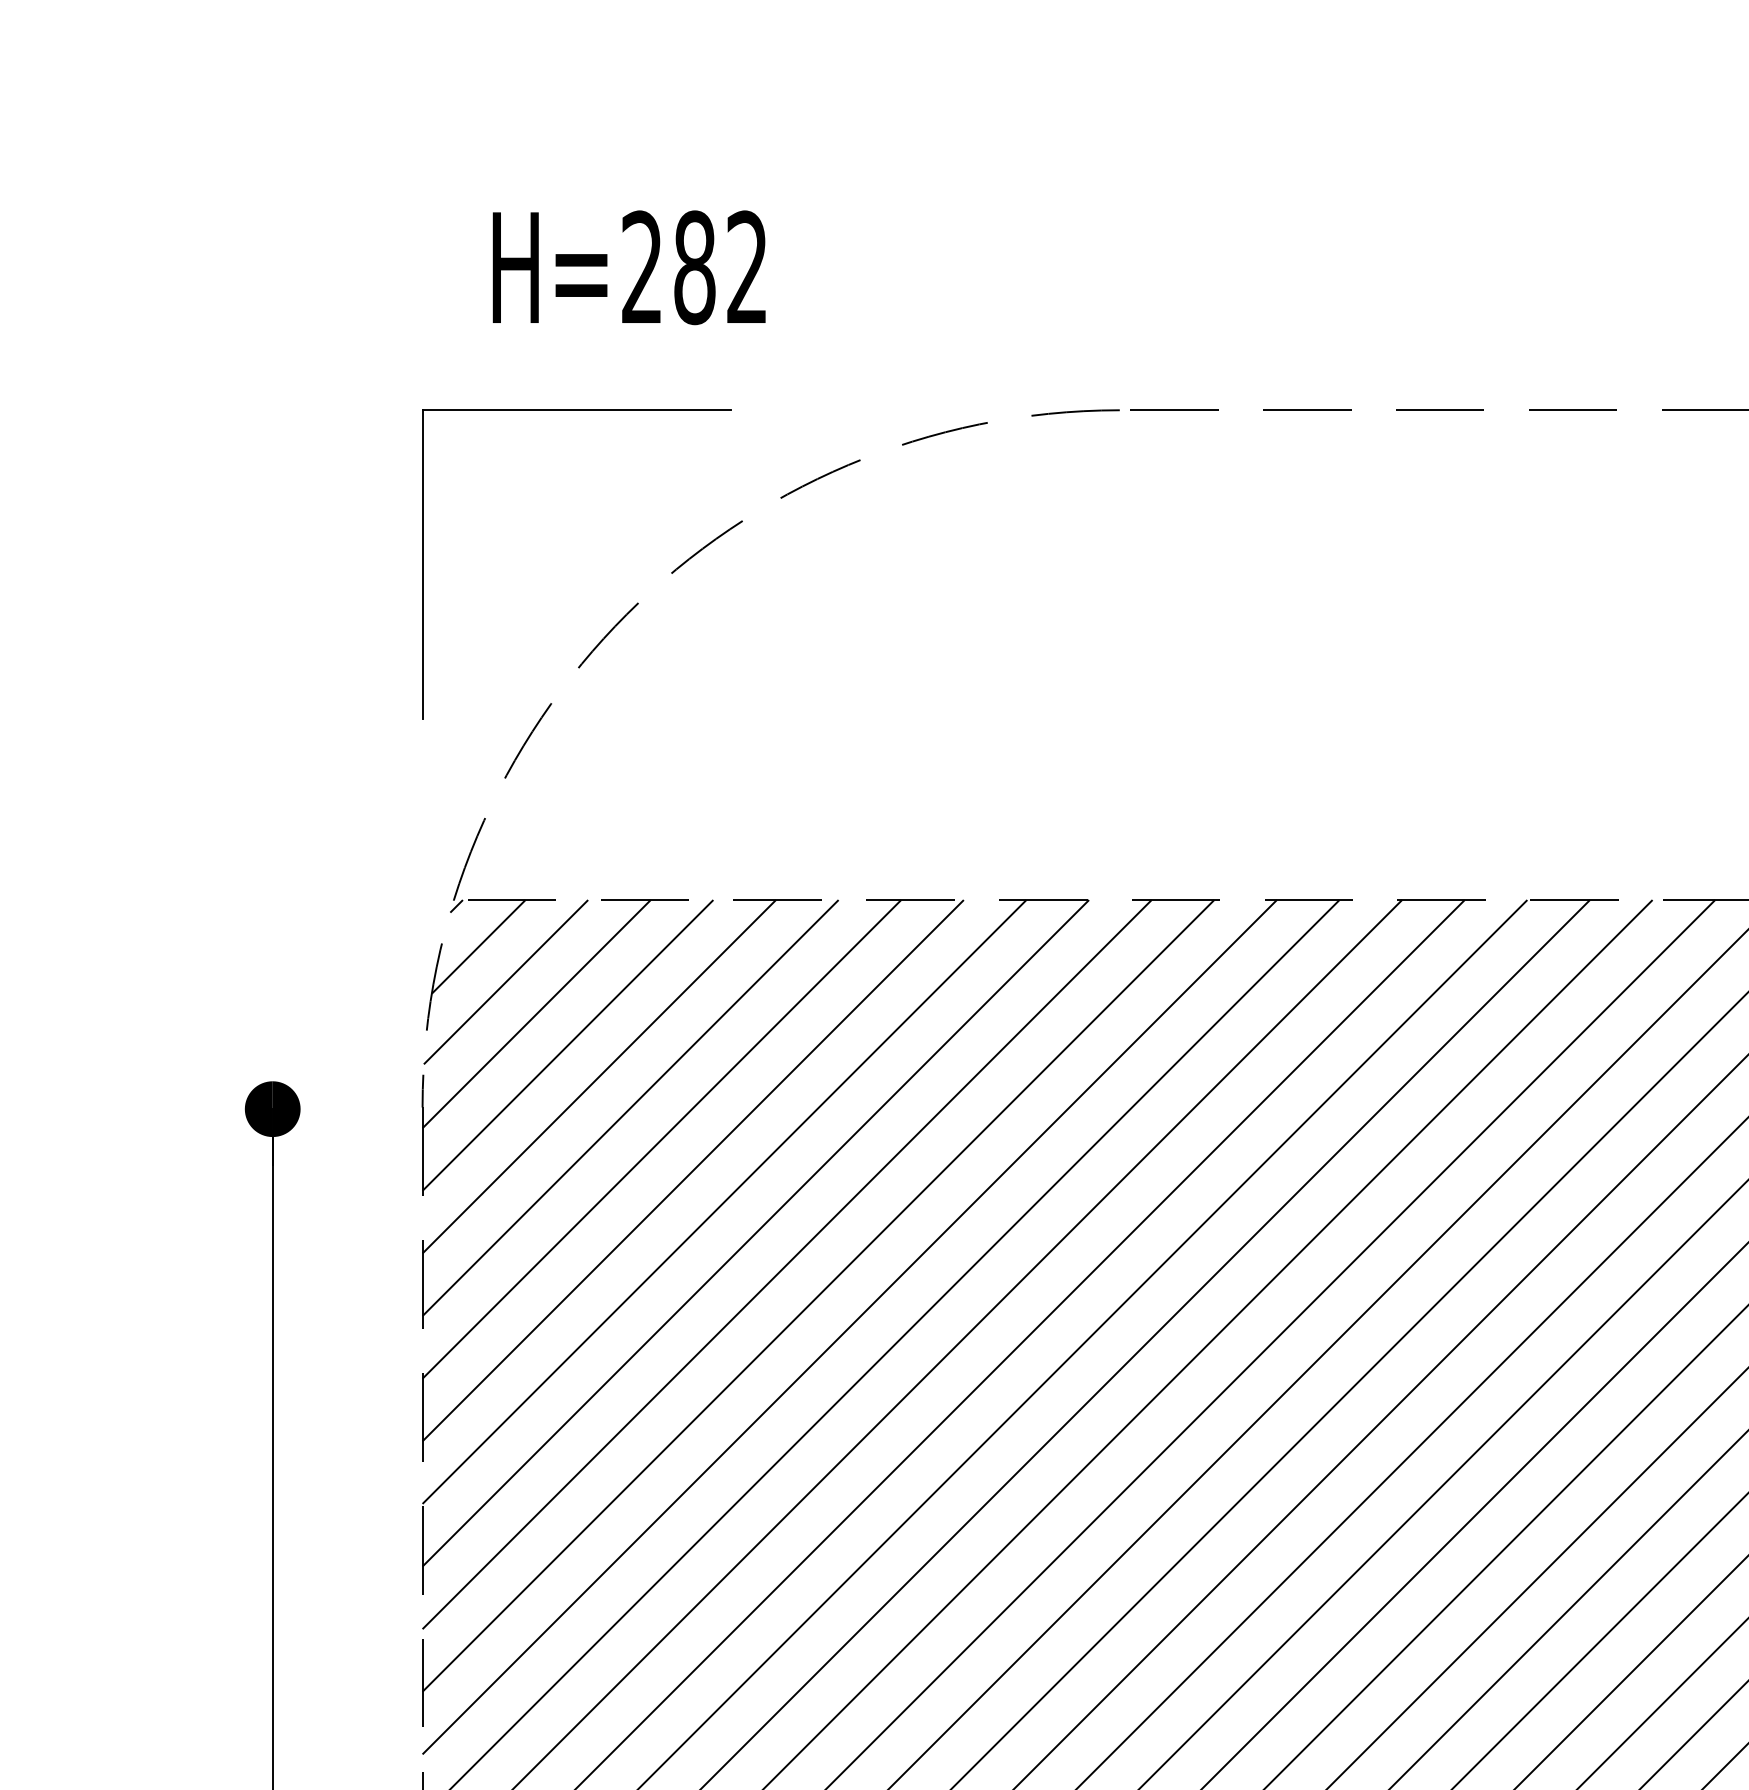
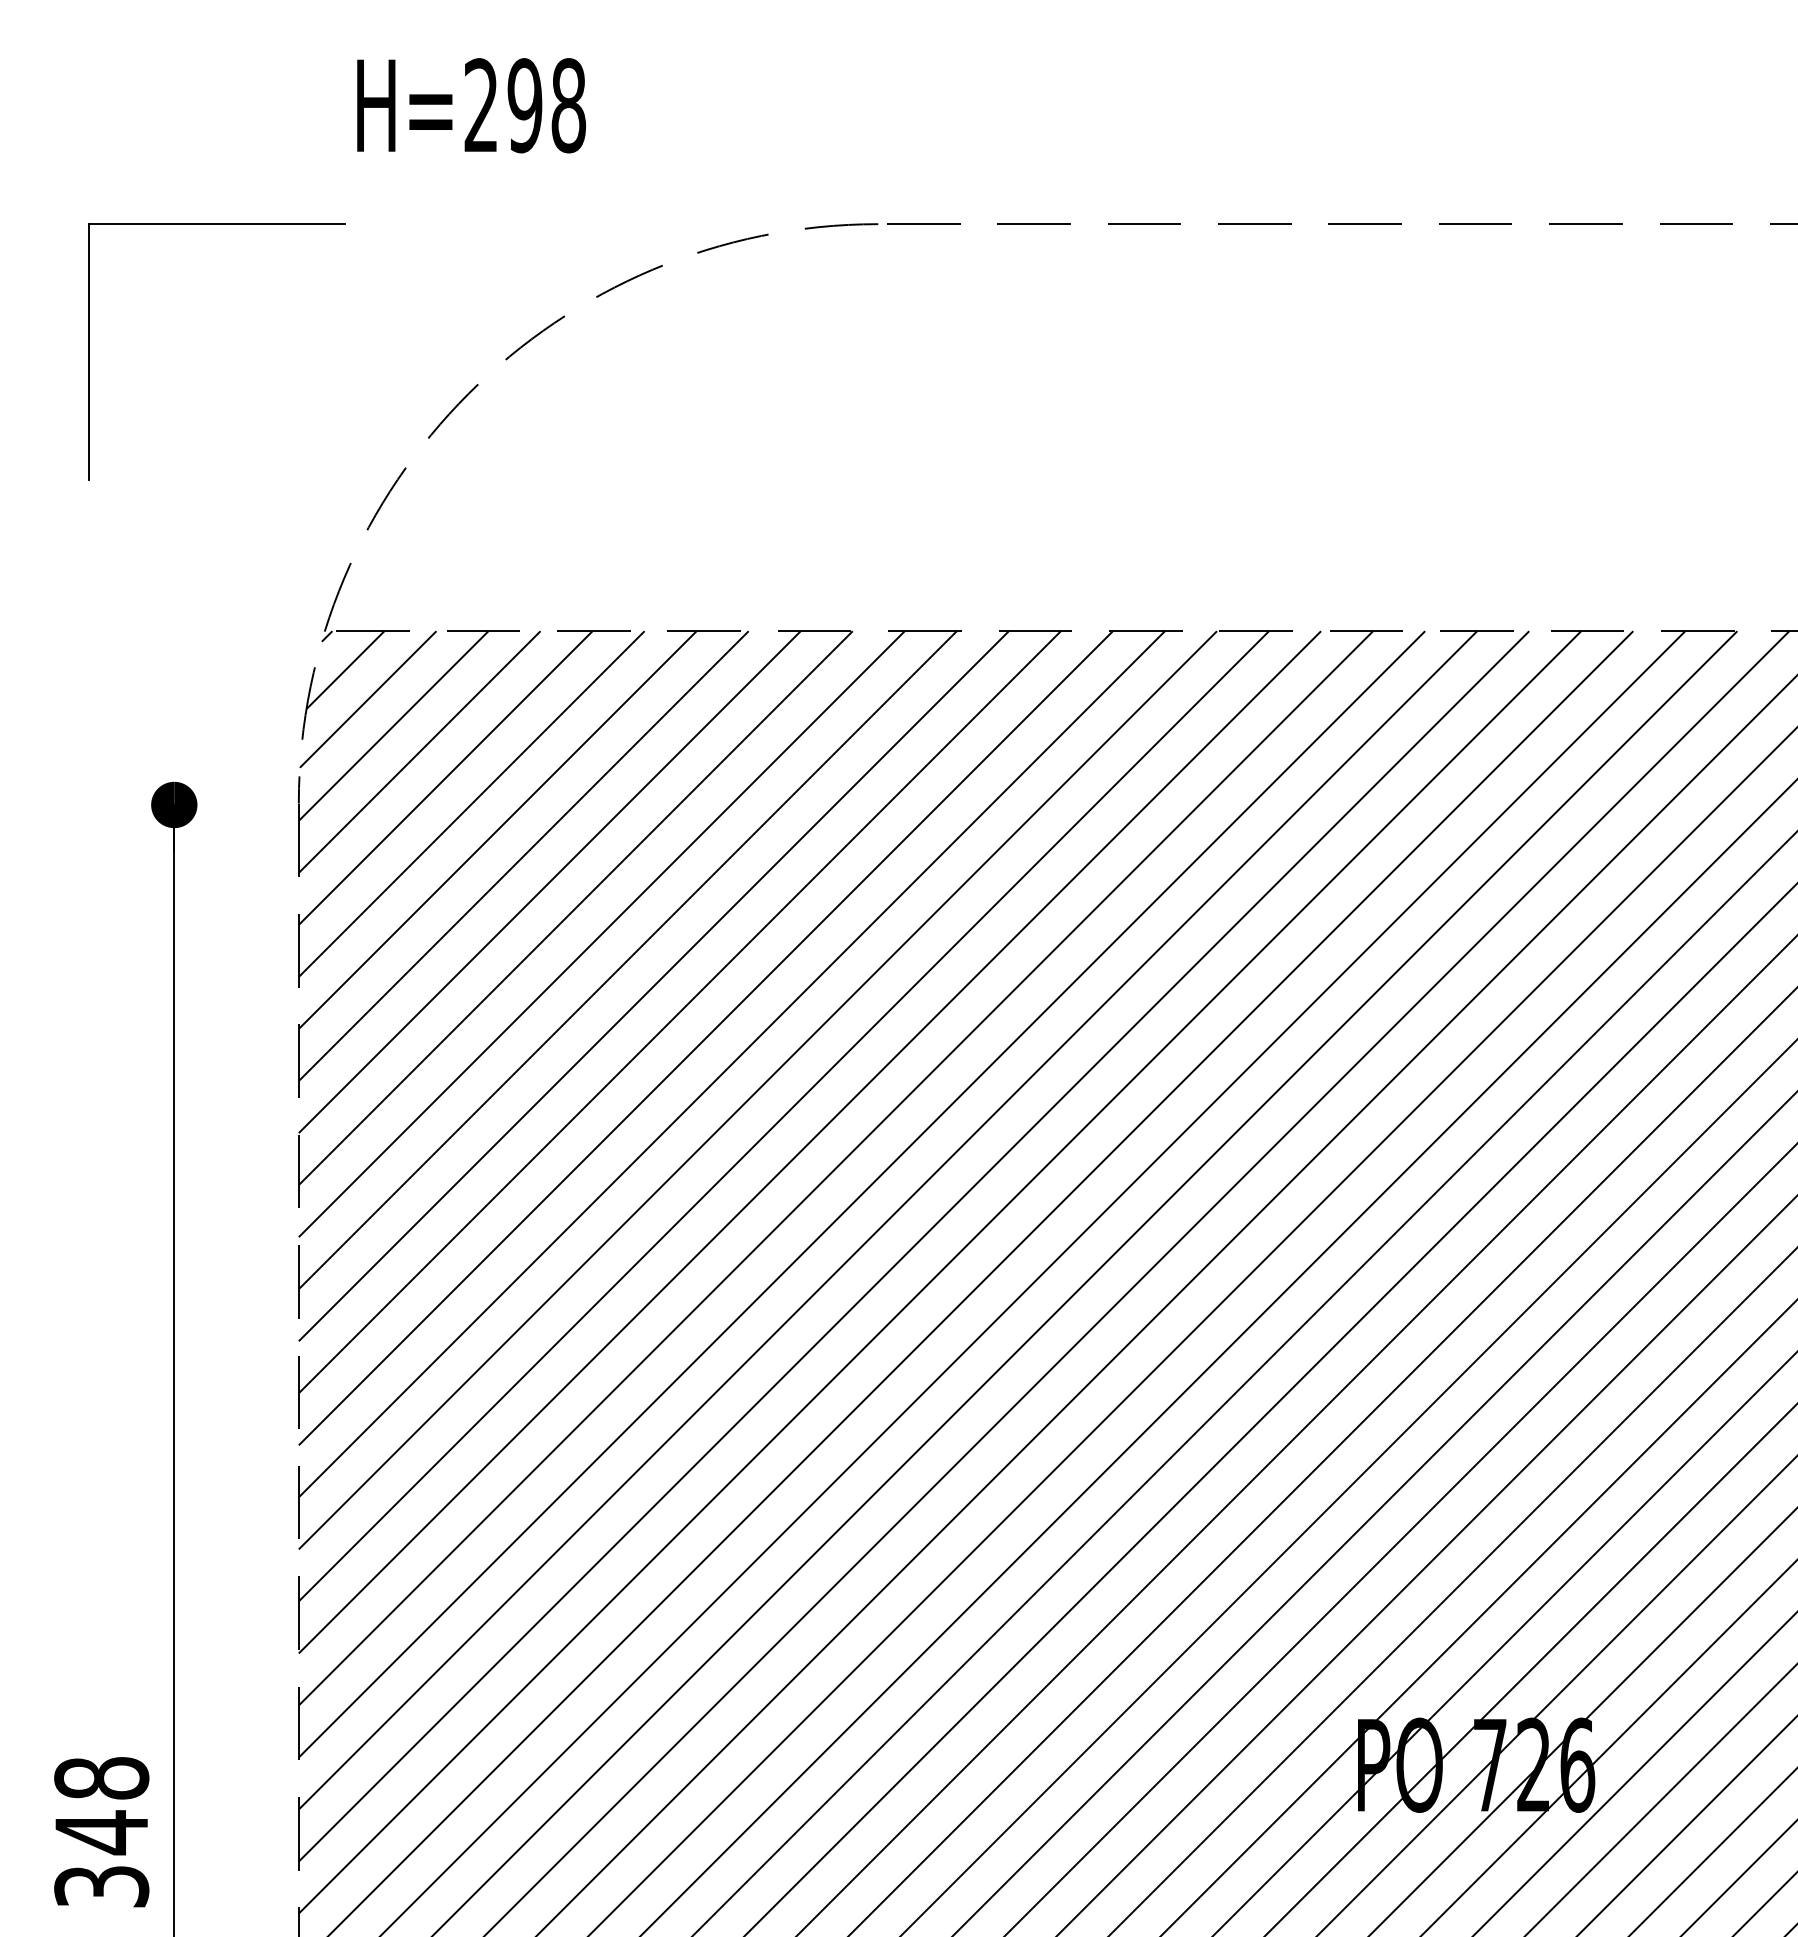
text: (720, 267) -> (546, 105), H=282 -> H=298
part: (576, 410) -> (216, 224), moved

